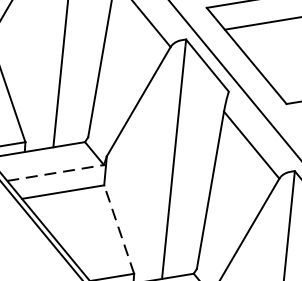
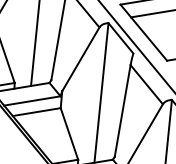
line: (55, 172) -> (32, 100), dashed -> solid
line: (119, 228) -> (69, 133), dashed -> solid

